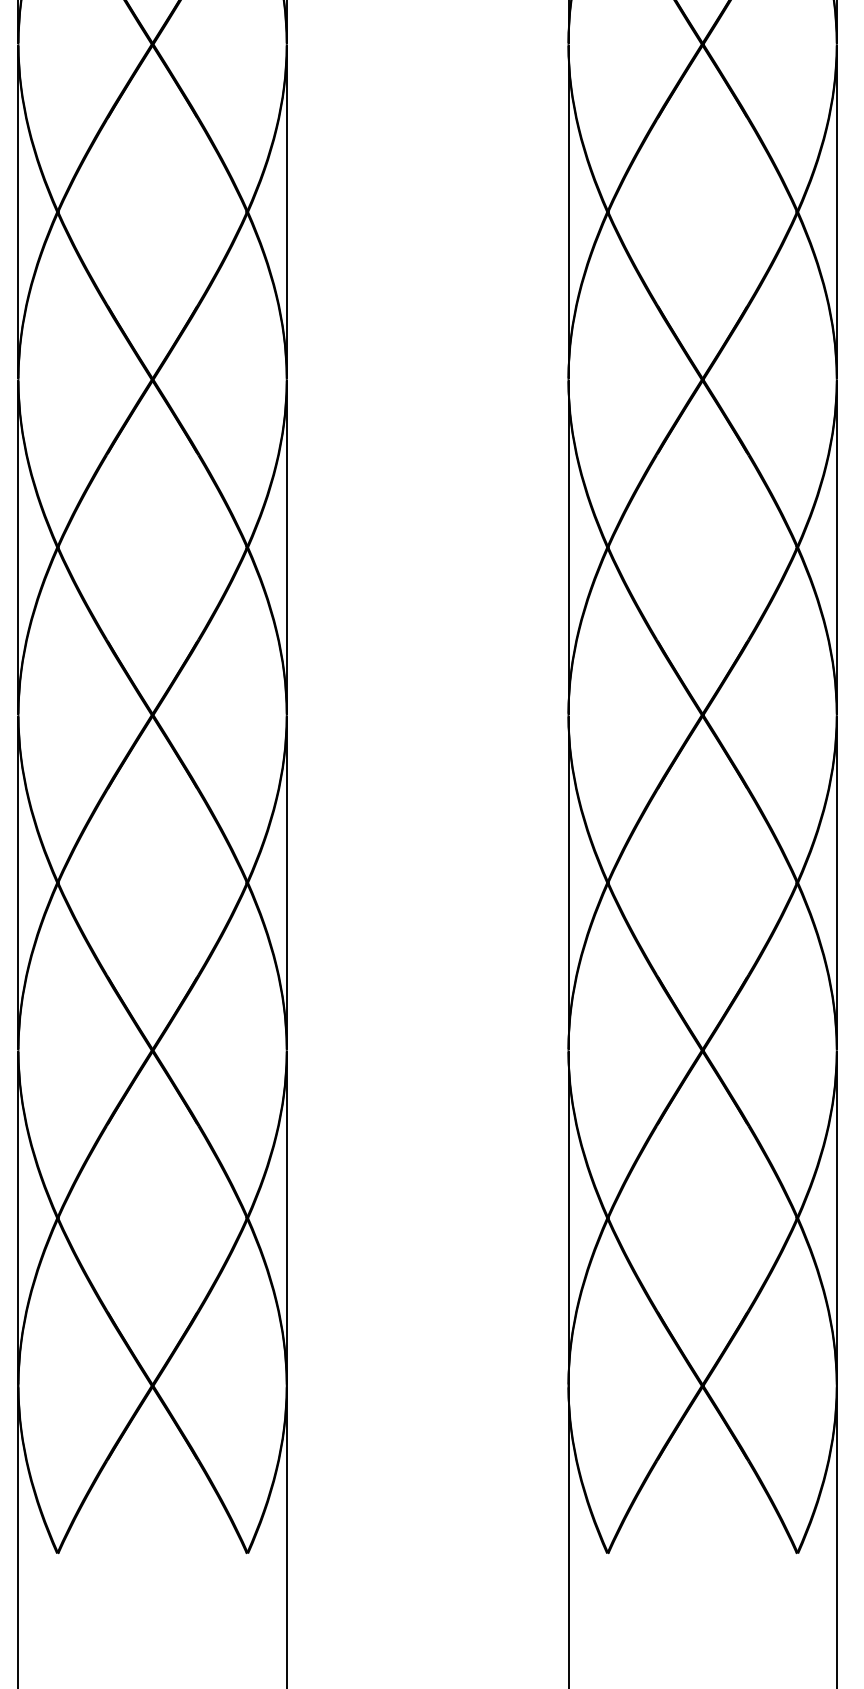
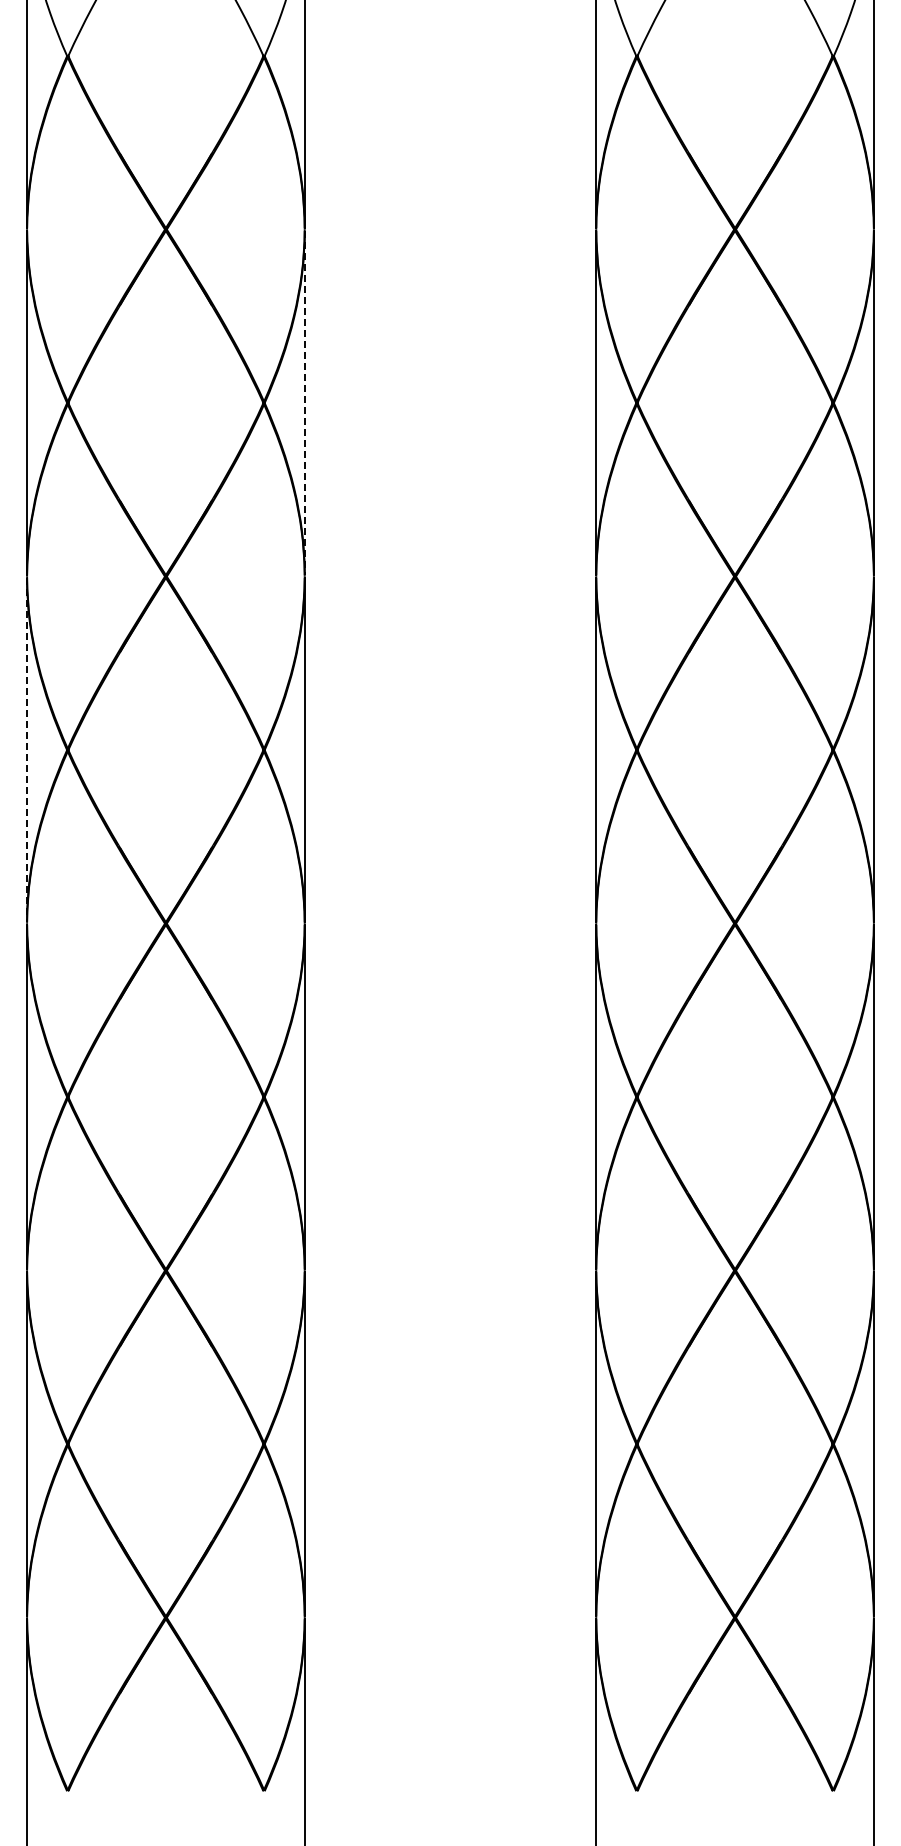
line: (286, 212) -> (304, 403), solid -> dashed
line: (18, 547) -> (27, 750), solid -> dashed

